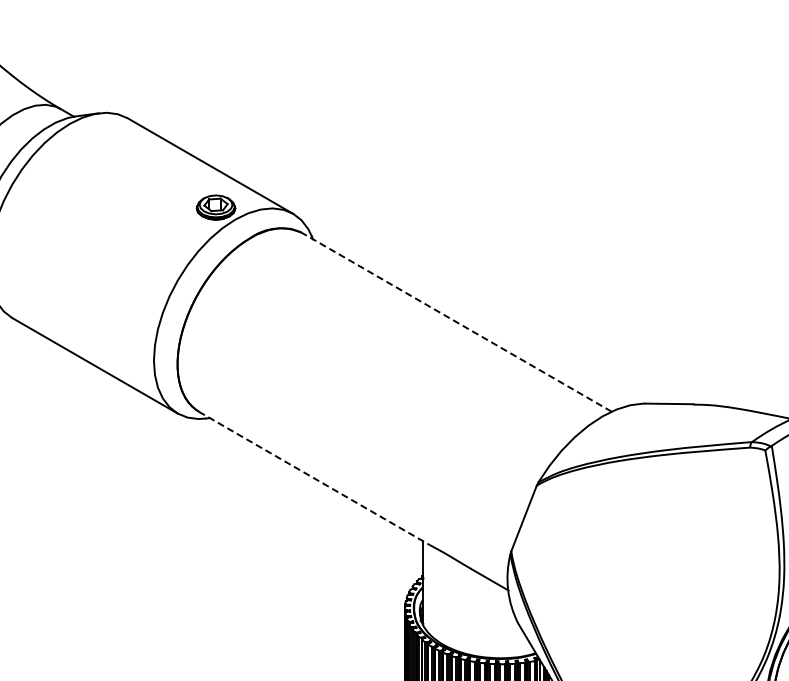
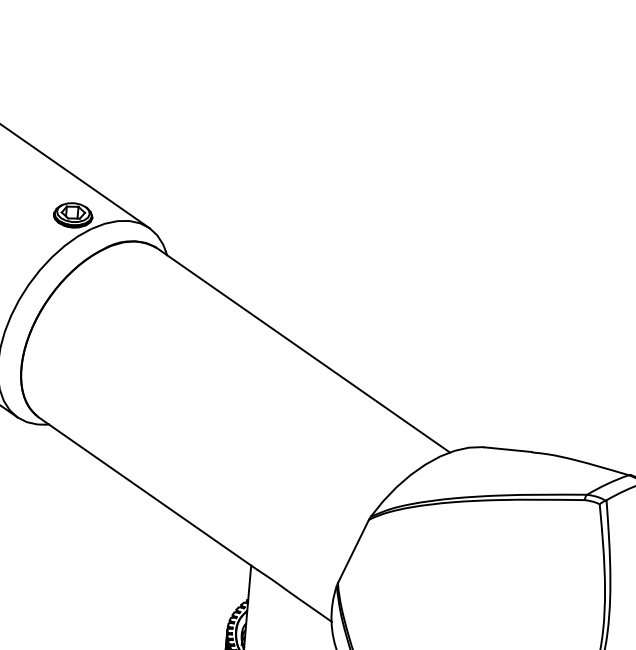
line: (456, 322) -> (302, 350), dashed -> solid
line: (314, 478) -> (148, 493), dashed -> solid

